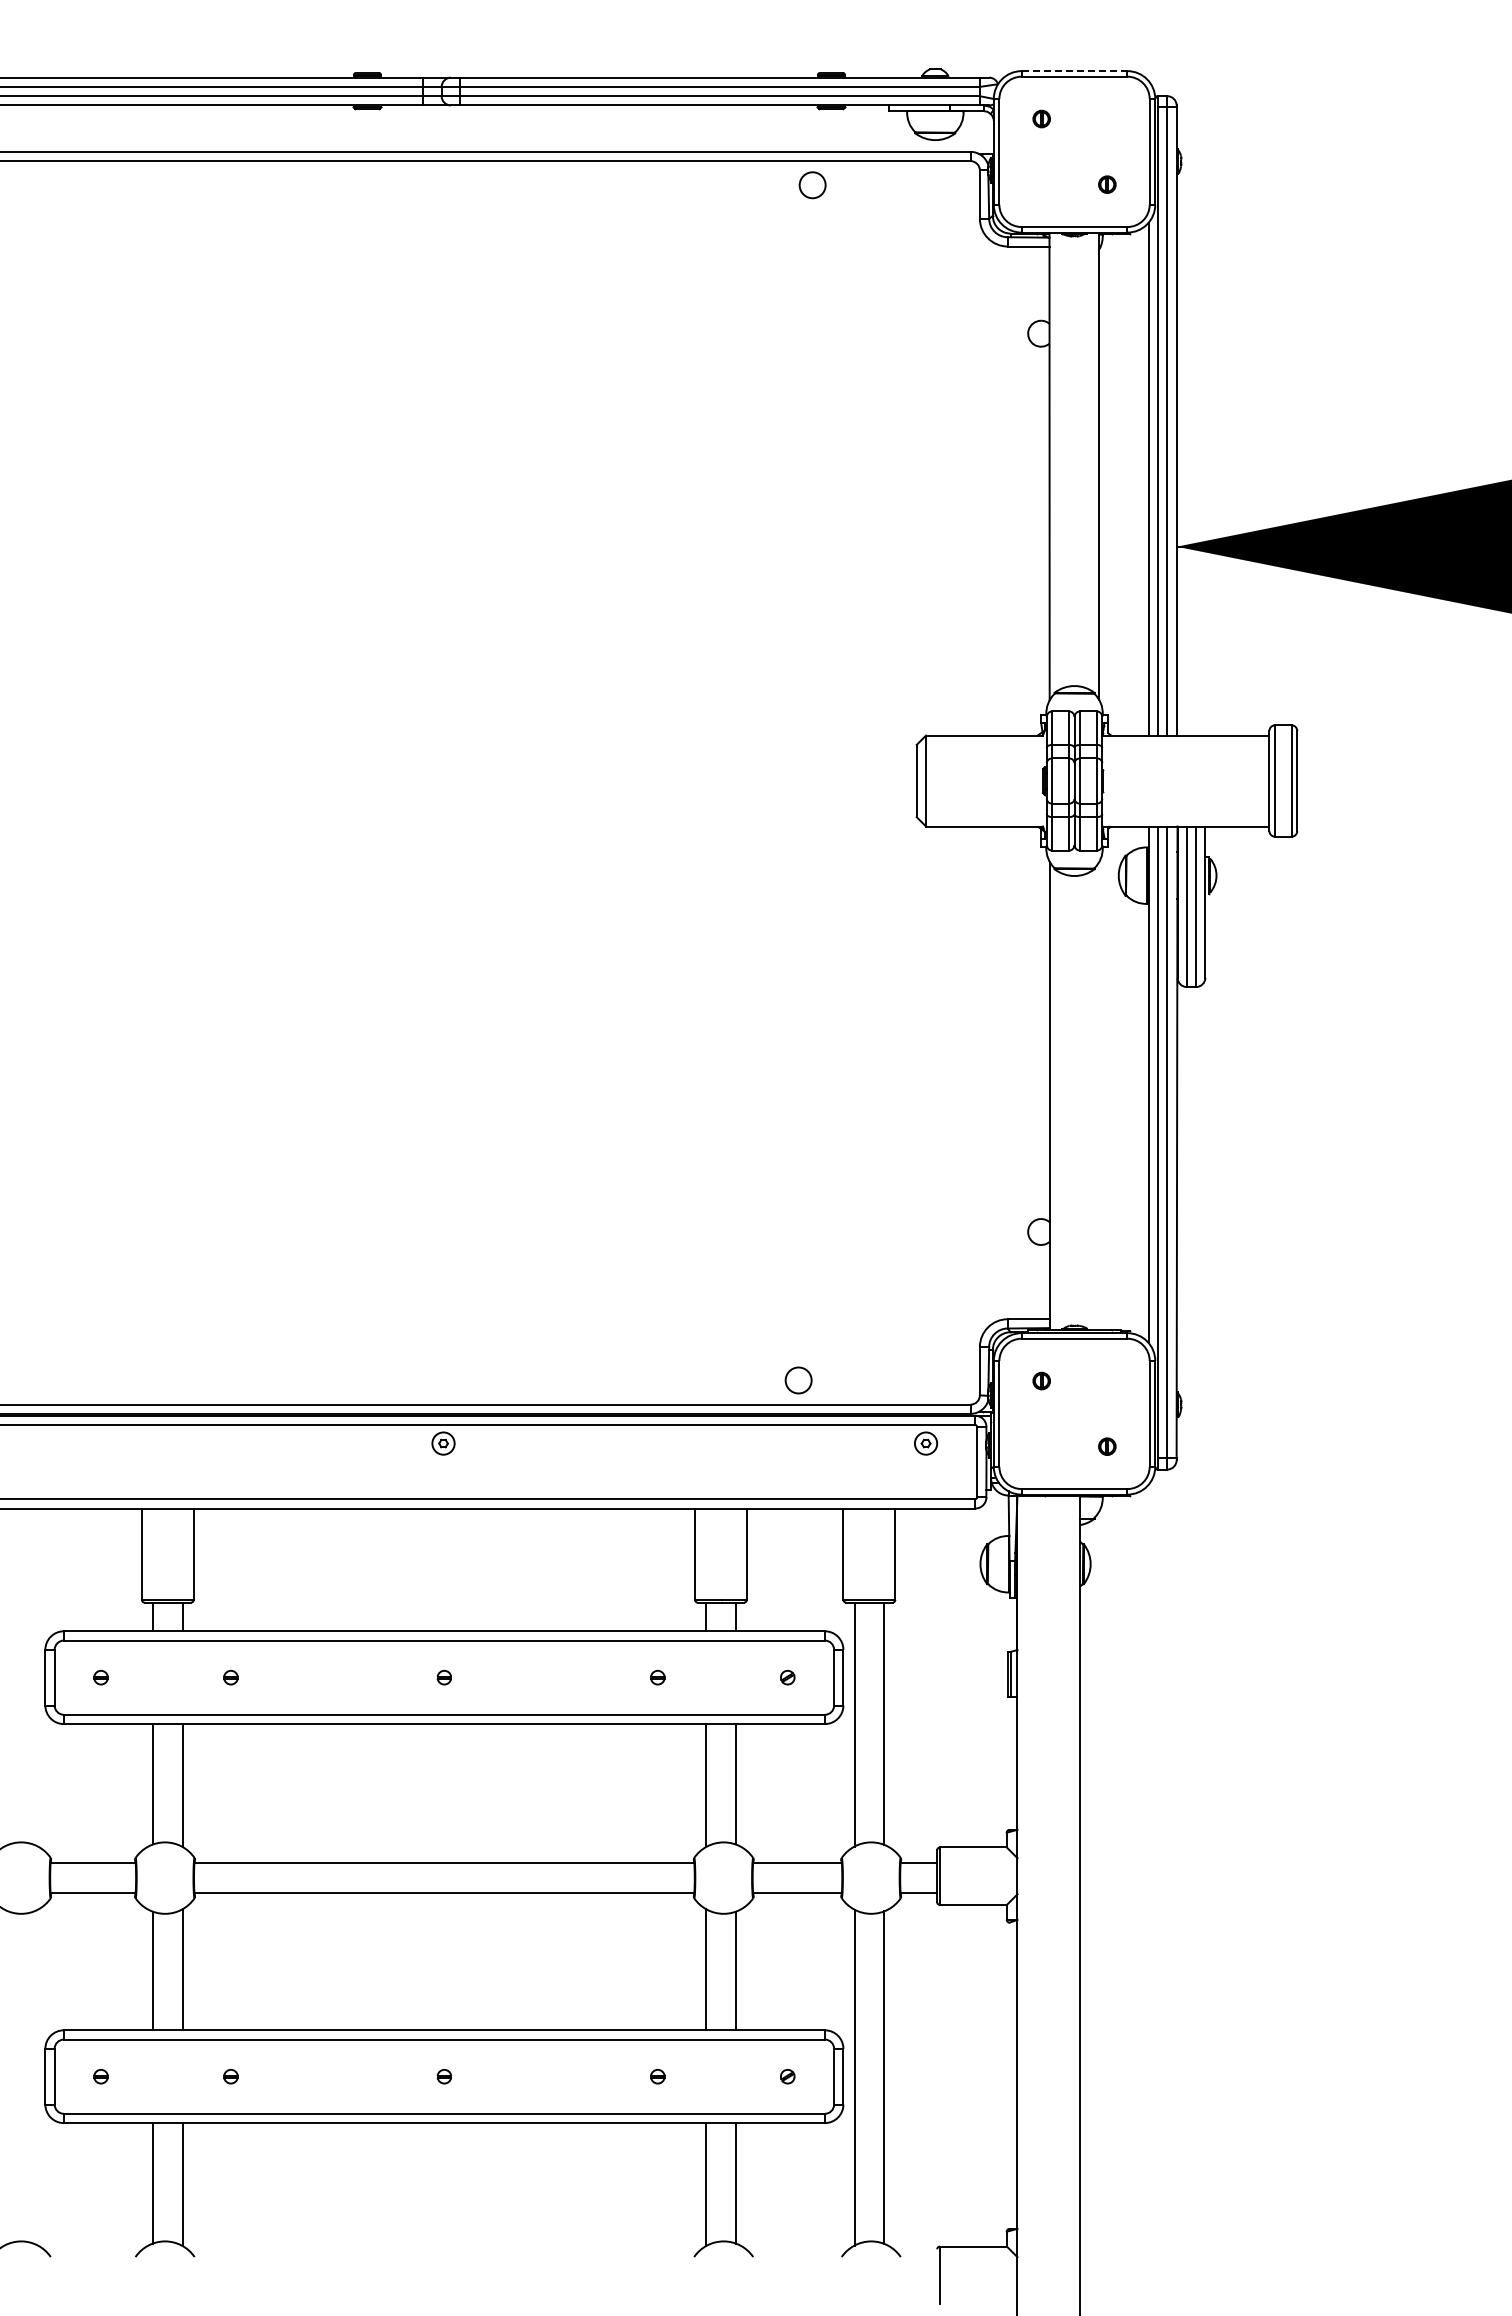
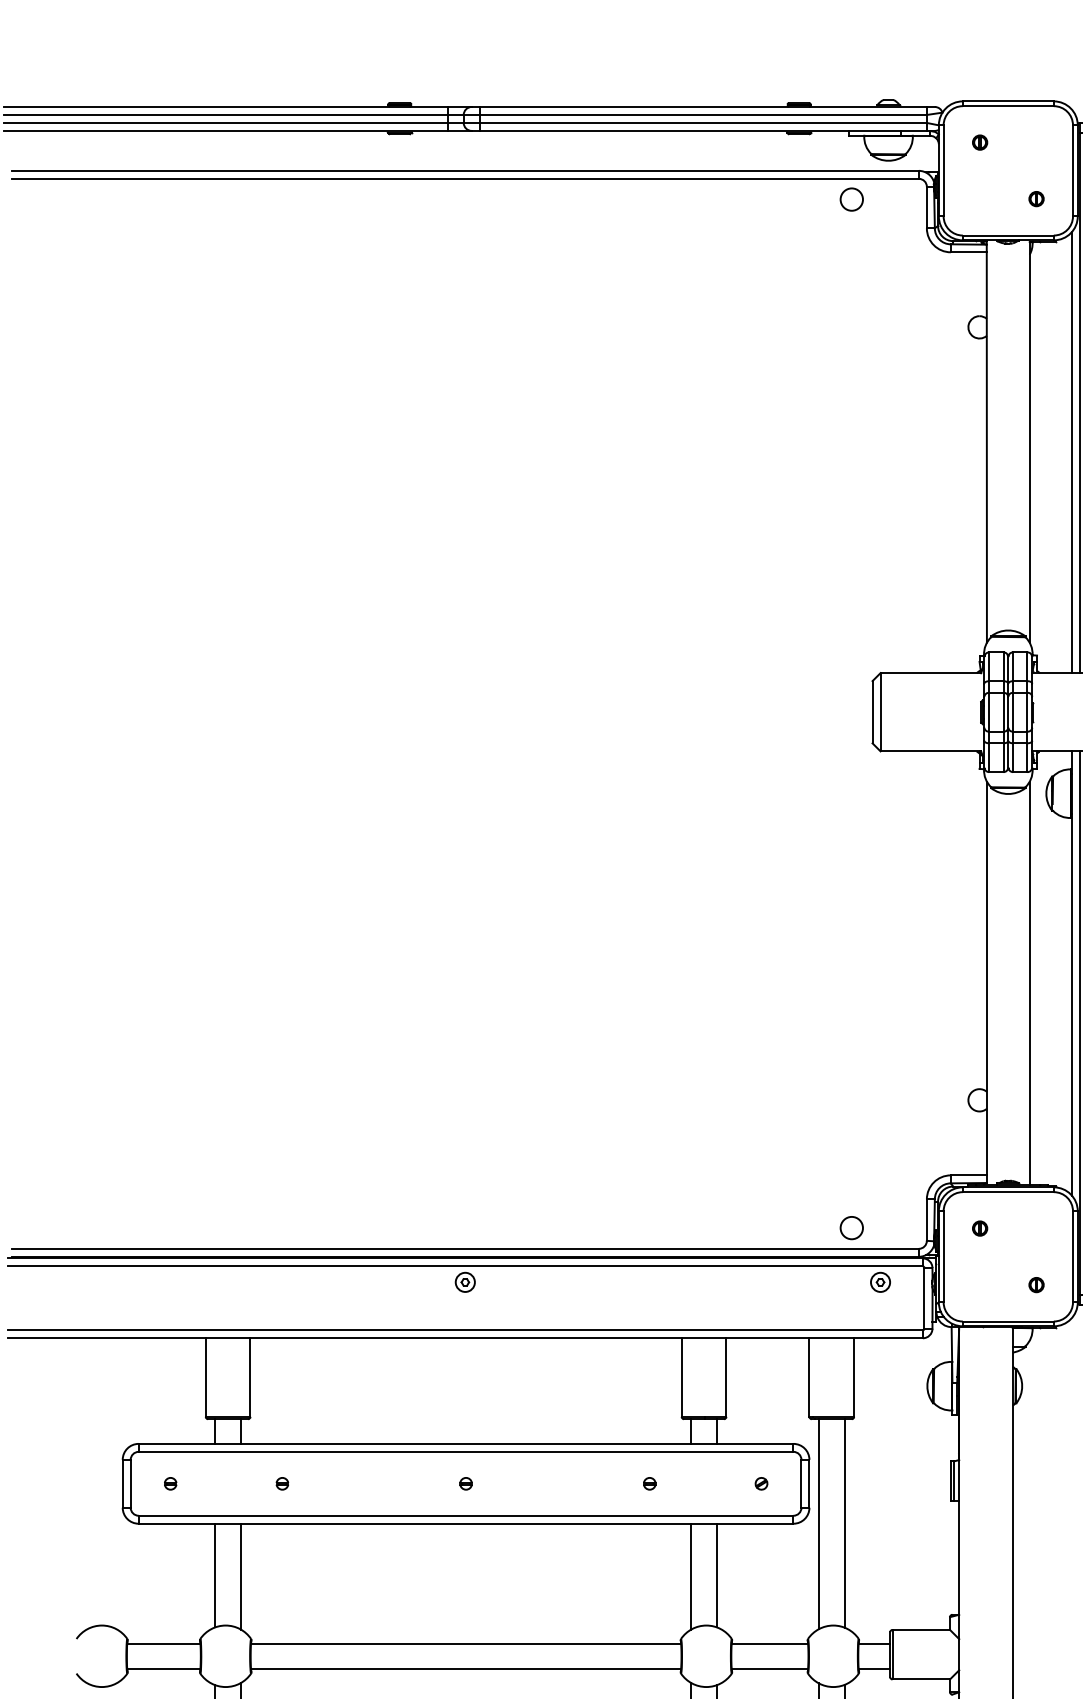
line: (1074, 71) -> (1008, 101), dashed -> solid
circle: (812, 185) -> (851, 199), moved
line: (1099, 1095) -> (1029, 982), added
circle: (798, 1380) -> (851, 1228), moved

